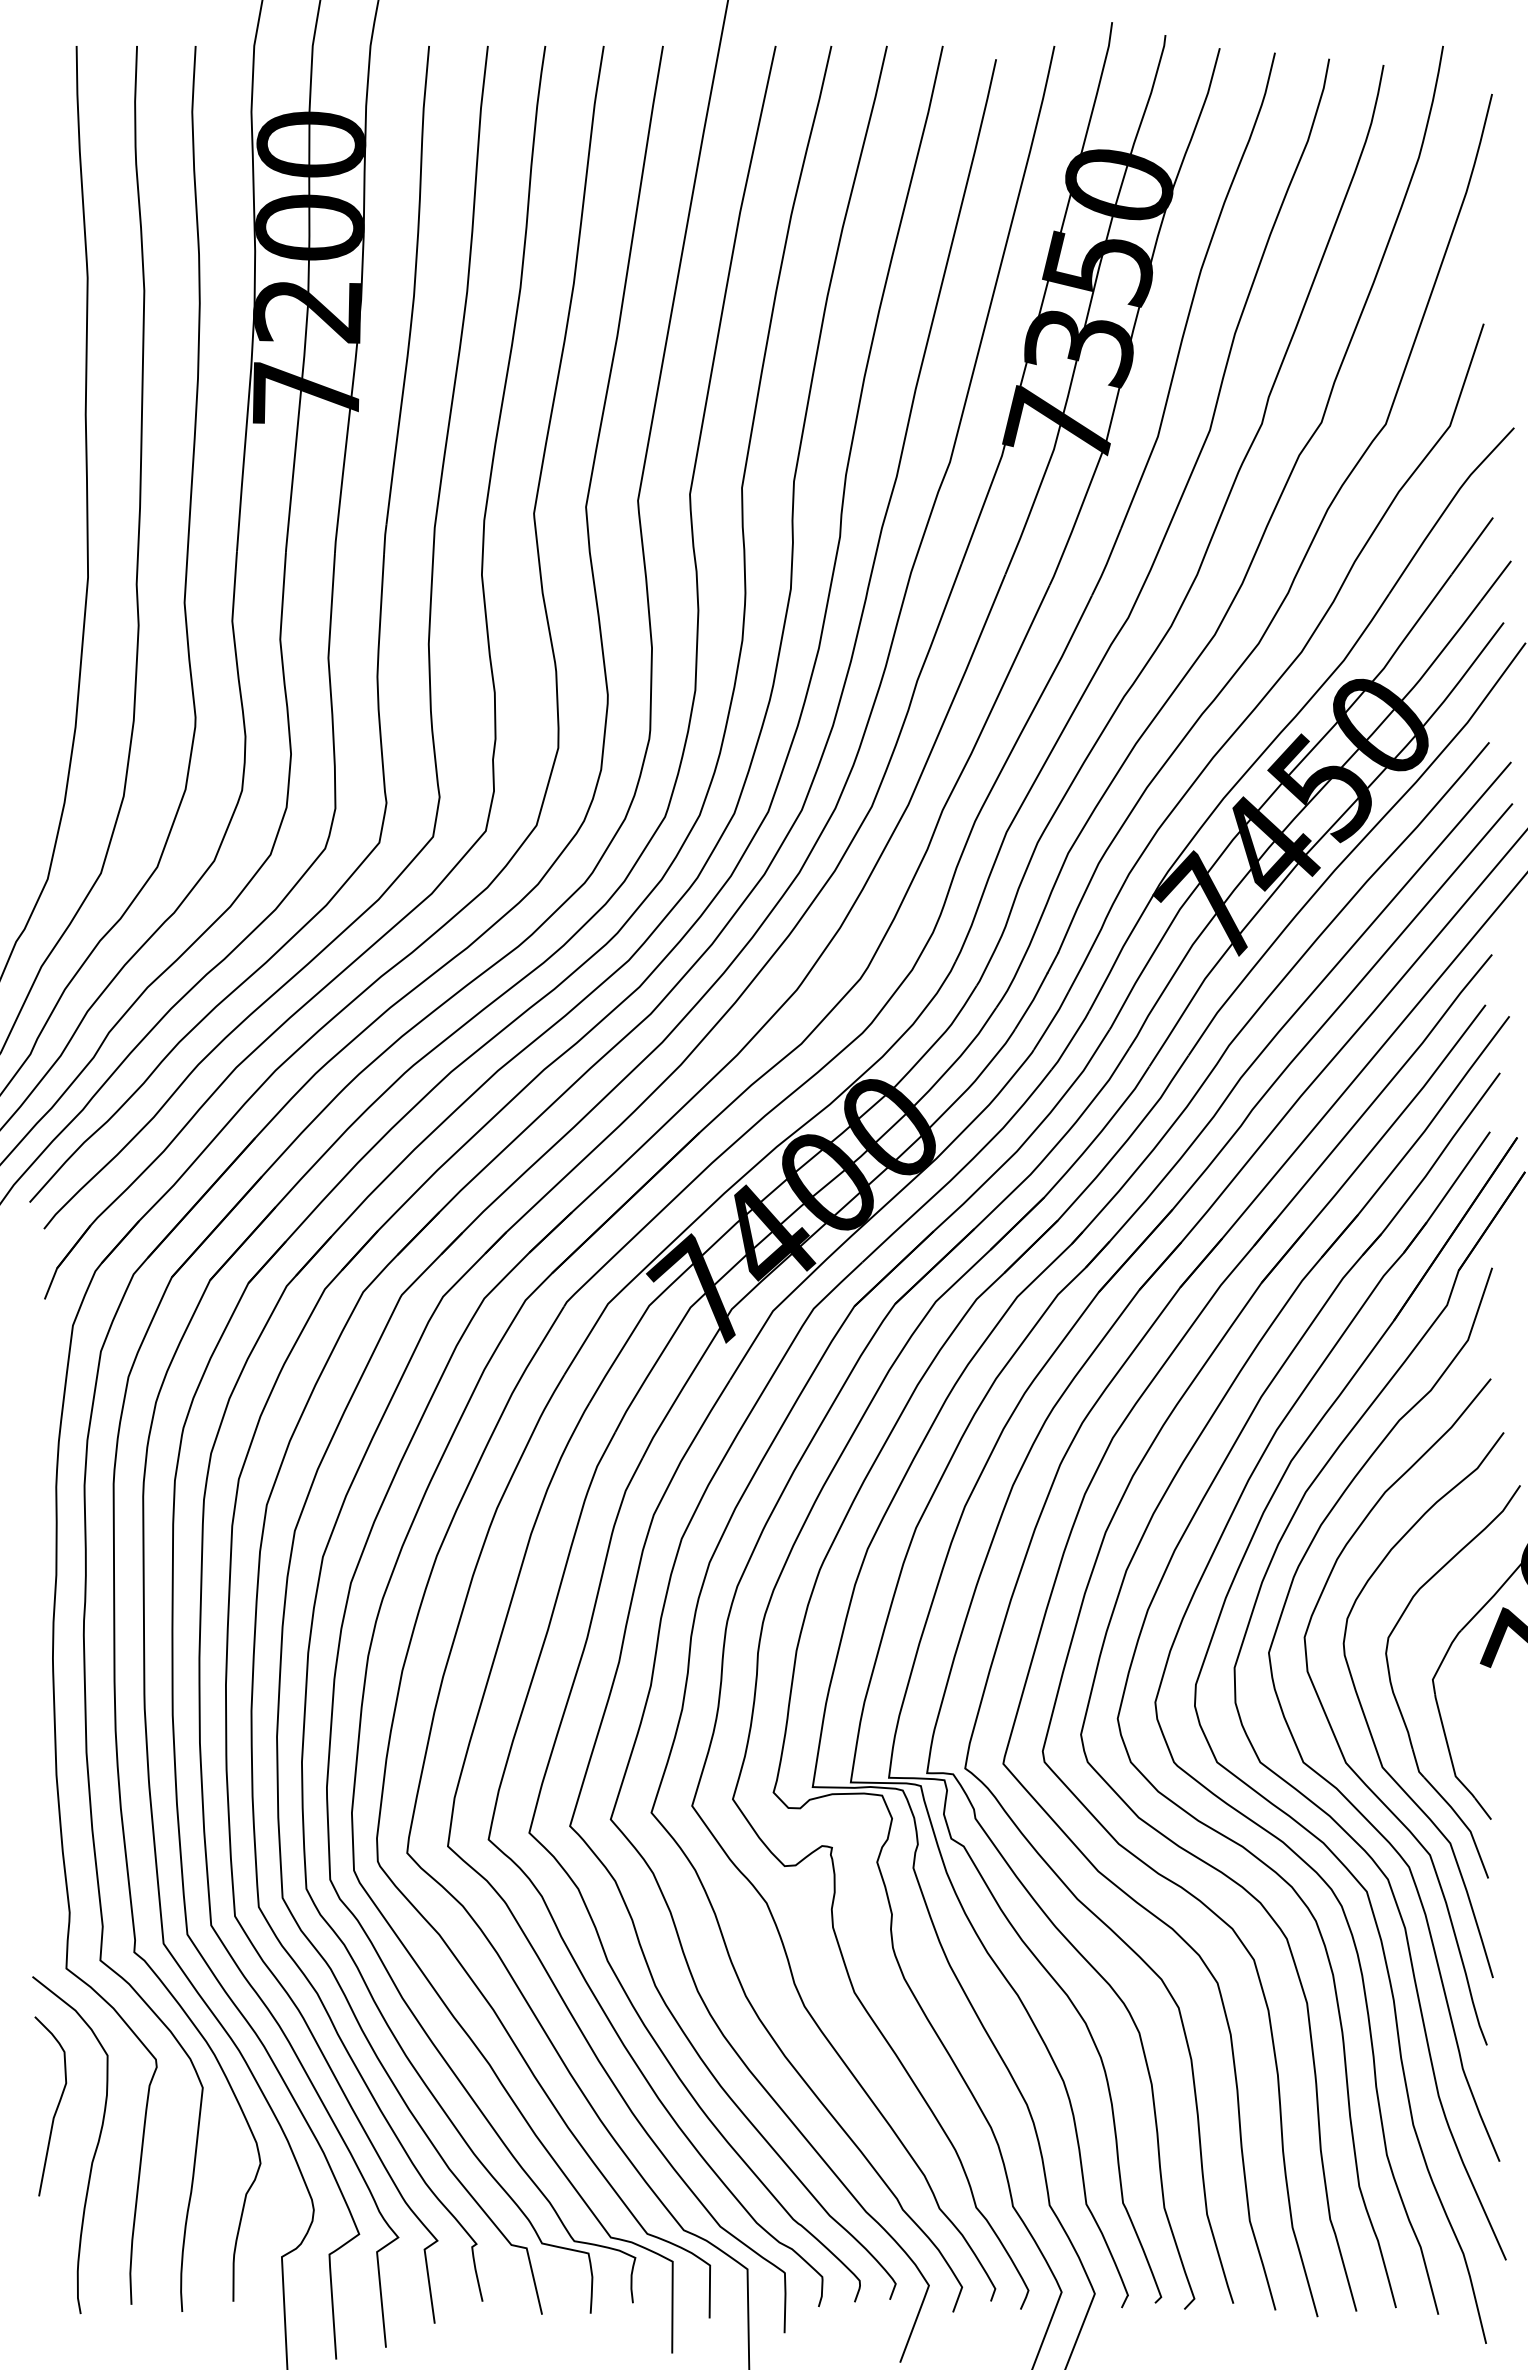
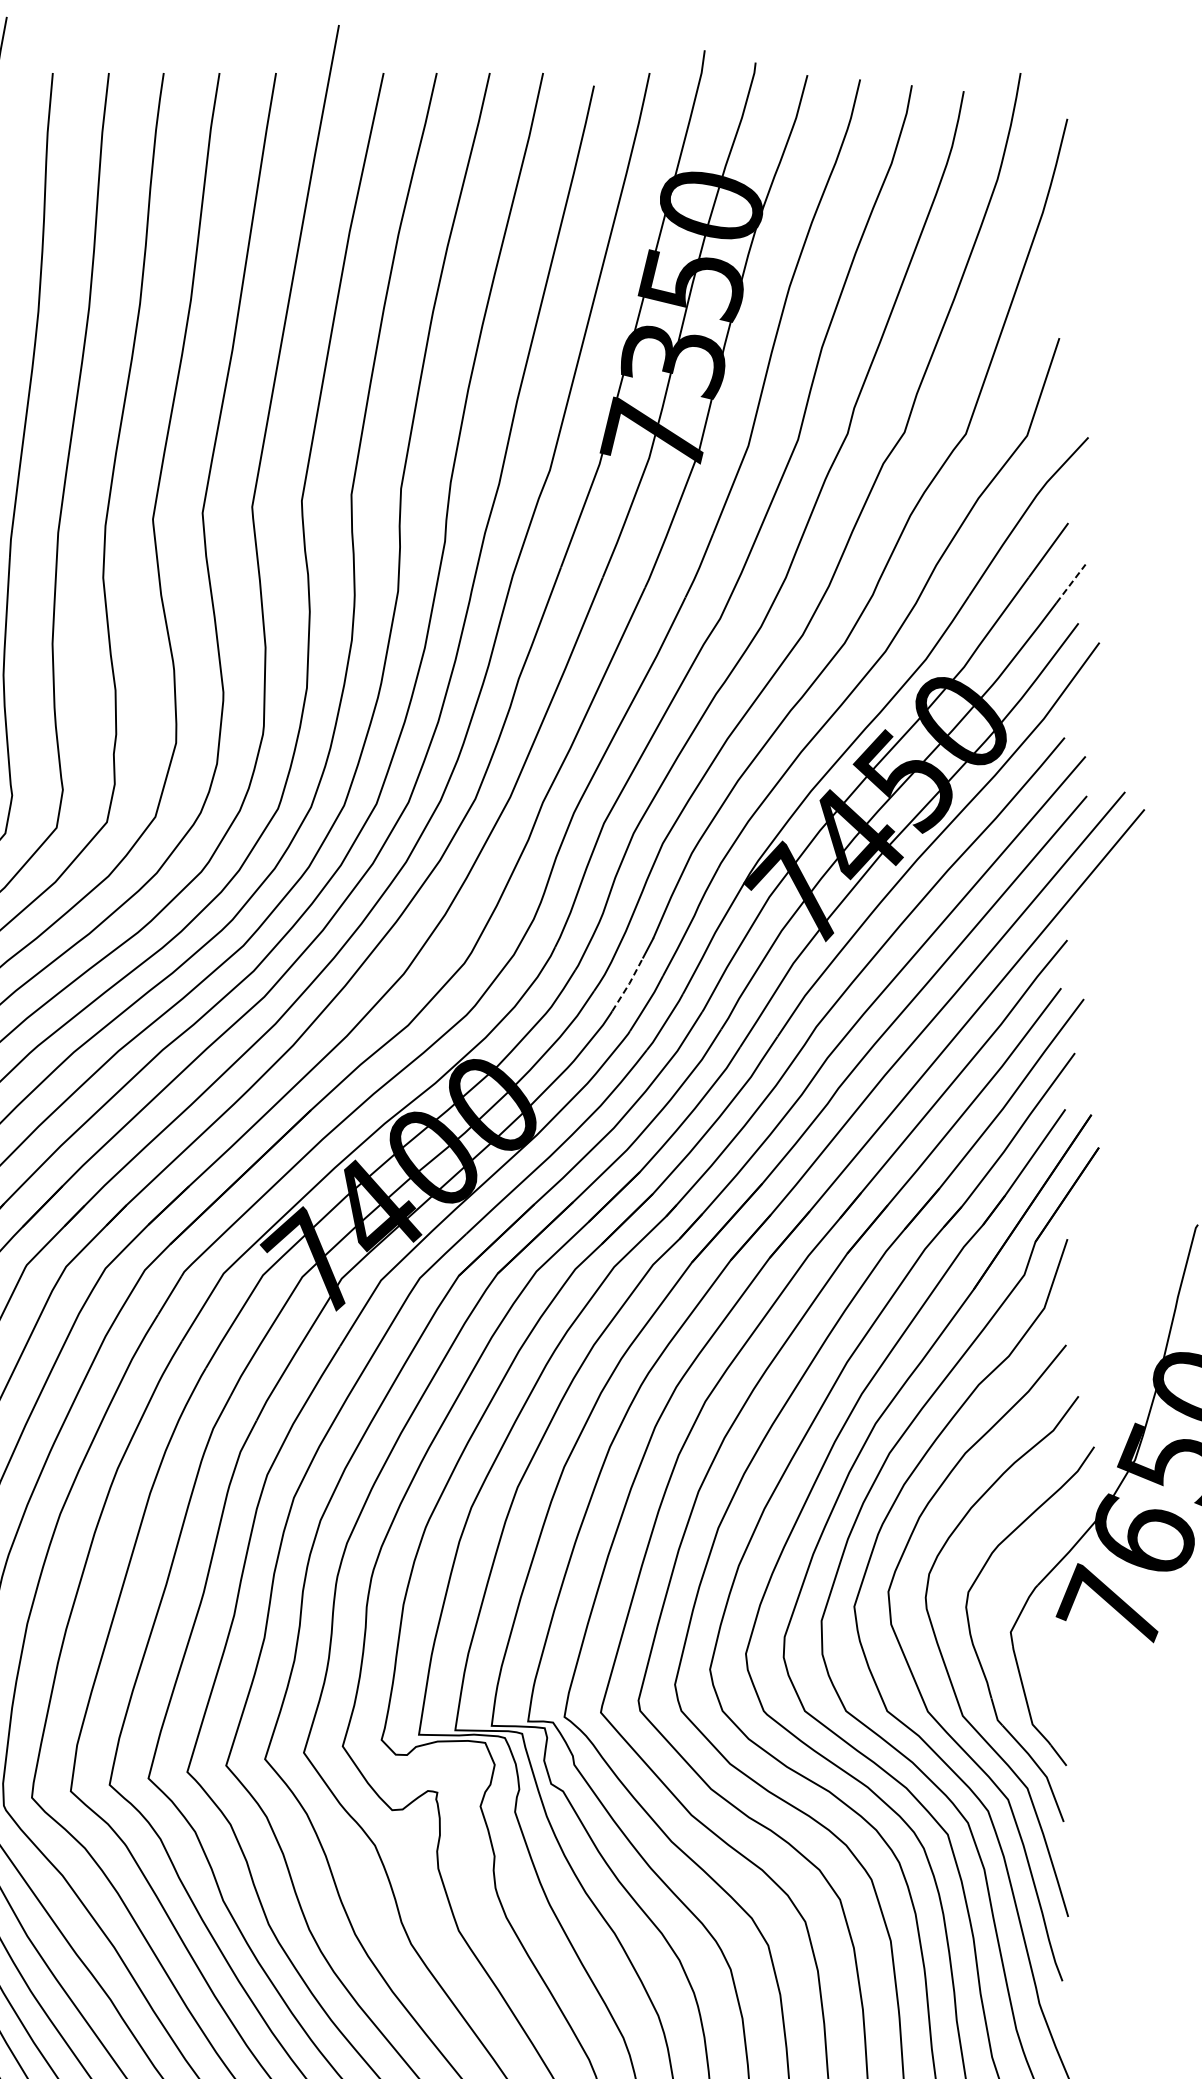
line: (1496, 580) -> (1071, 583), solid -> dashed
line: (1032, 1000) -> (628, 984), solid -> dashed

